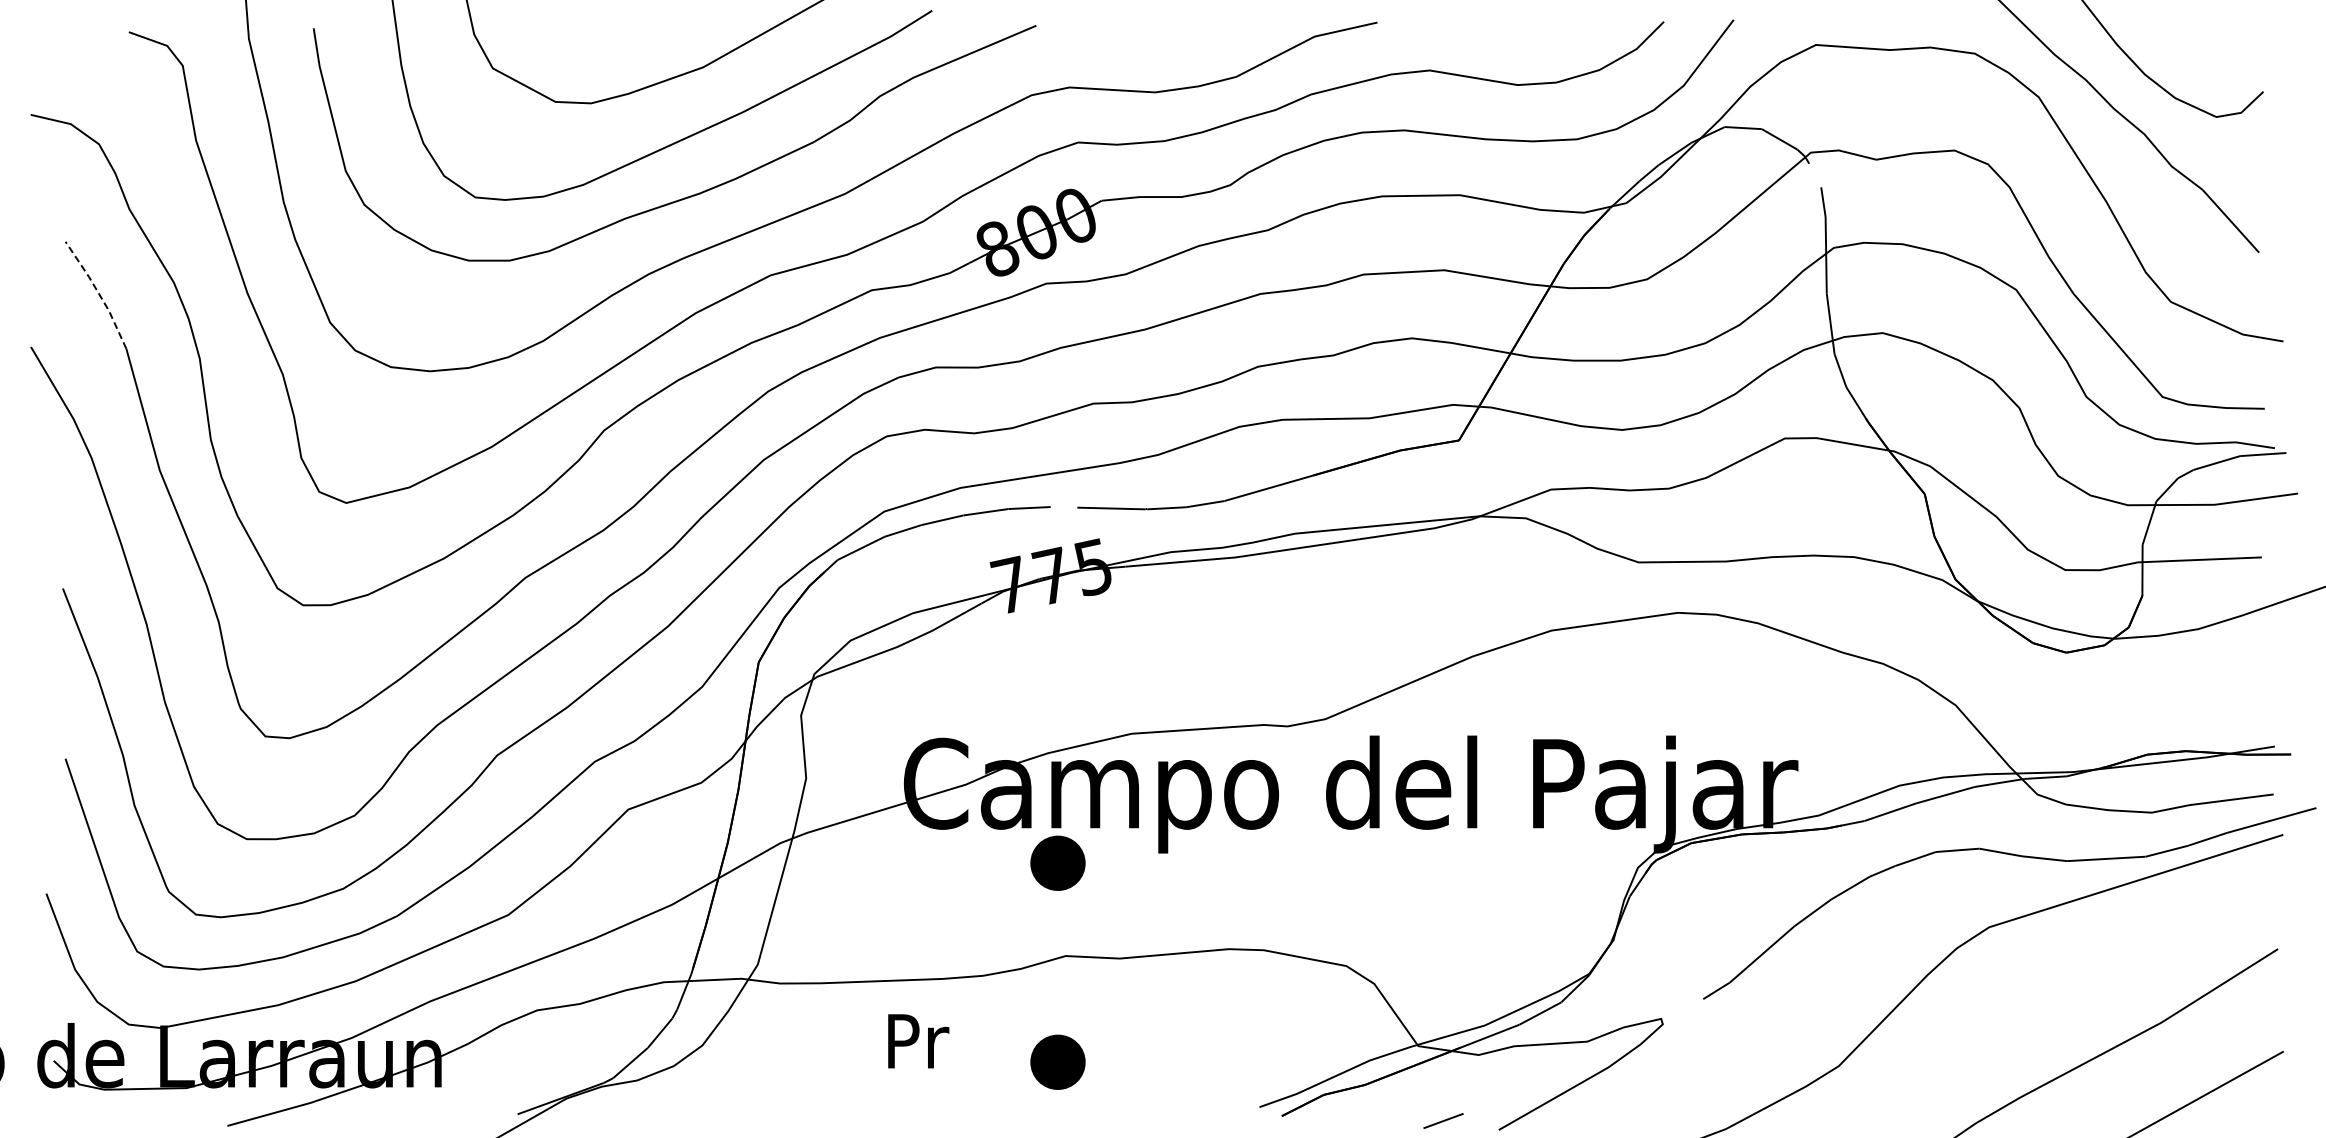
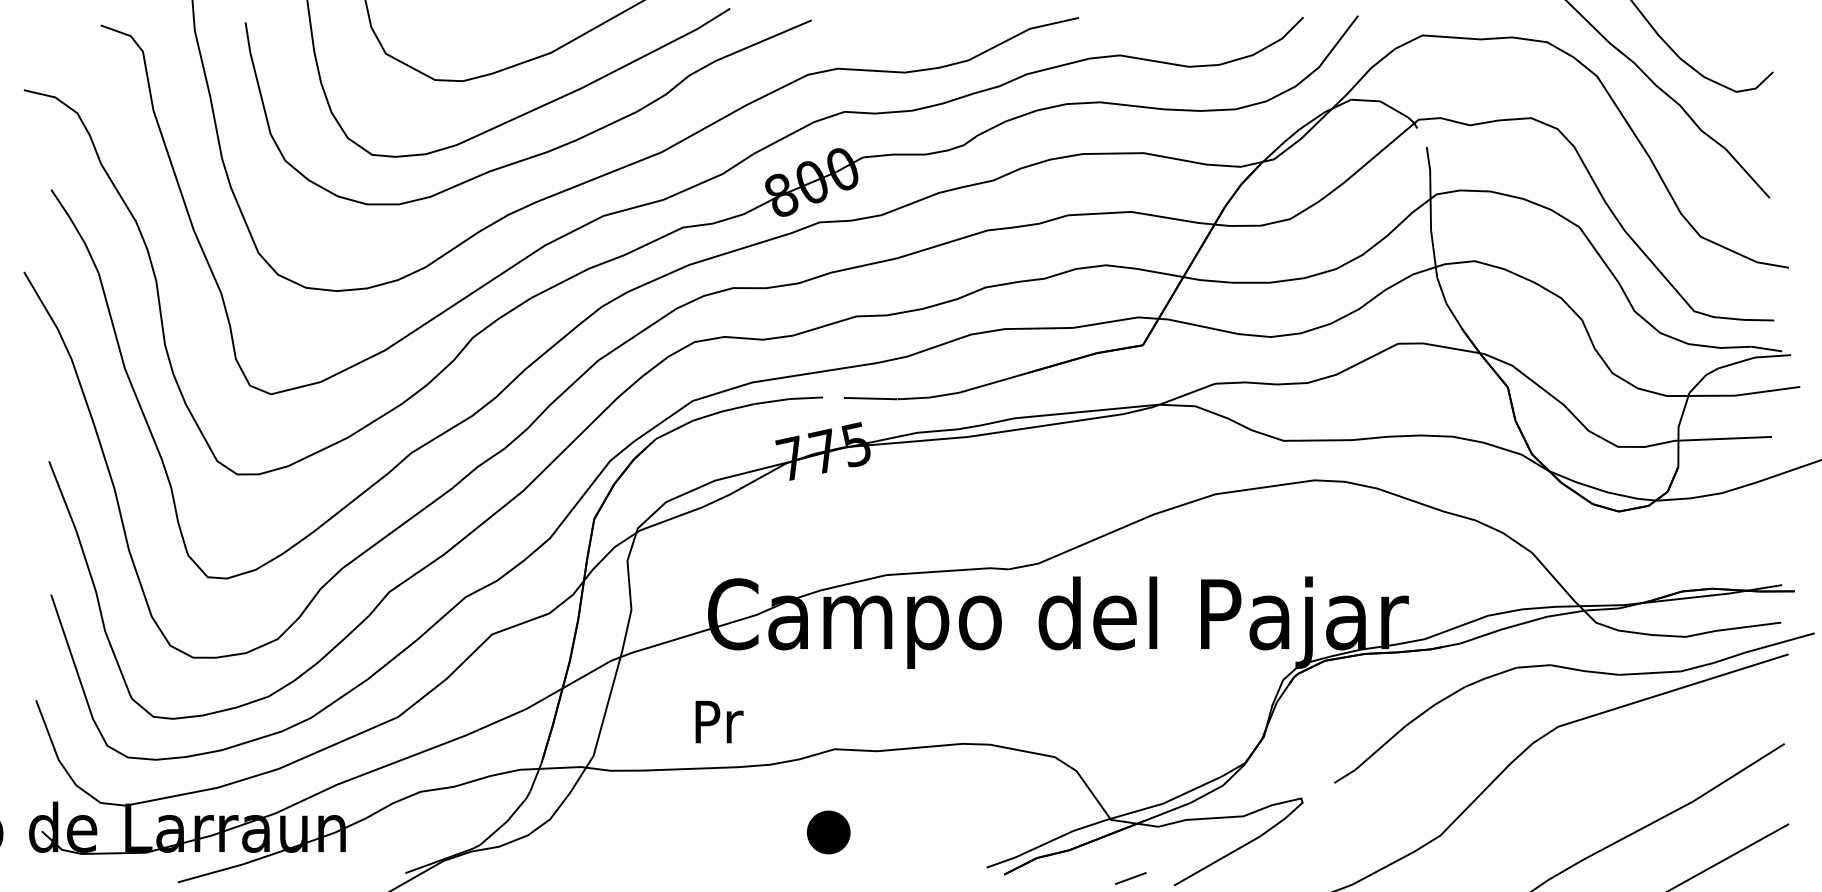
line: (98, 293) -> (76, 230), dashed -> solid
part: (1057, 862) -> (828, 675), removed
text: (918, 1041) -> (719, 722), moved

